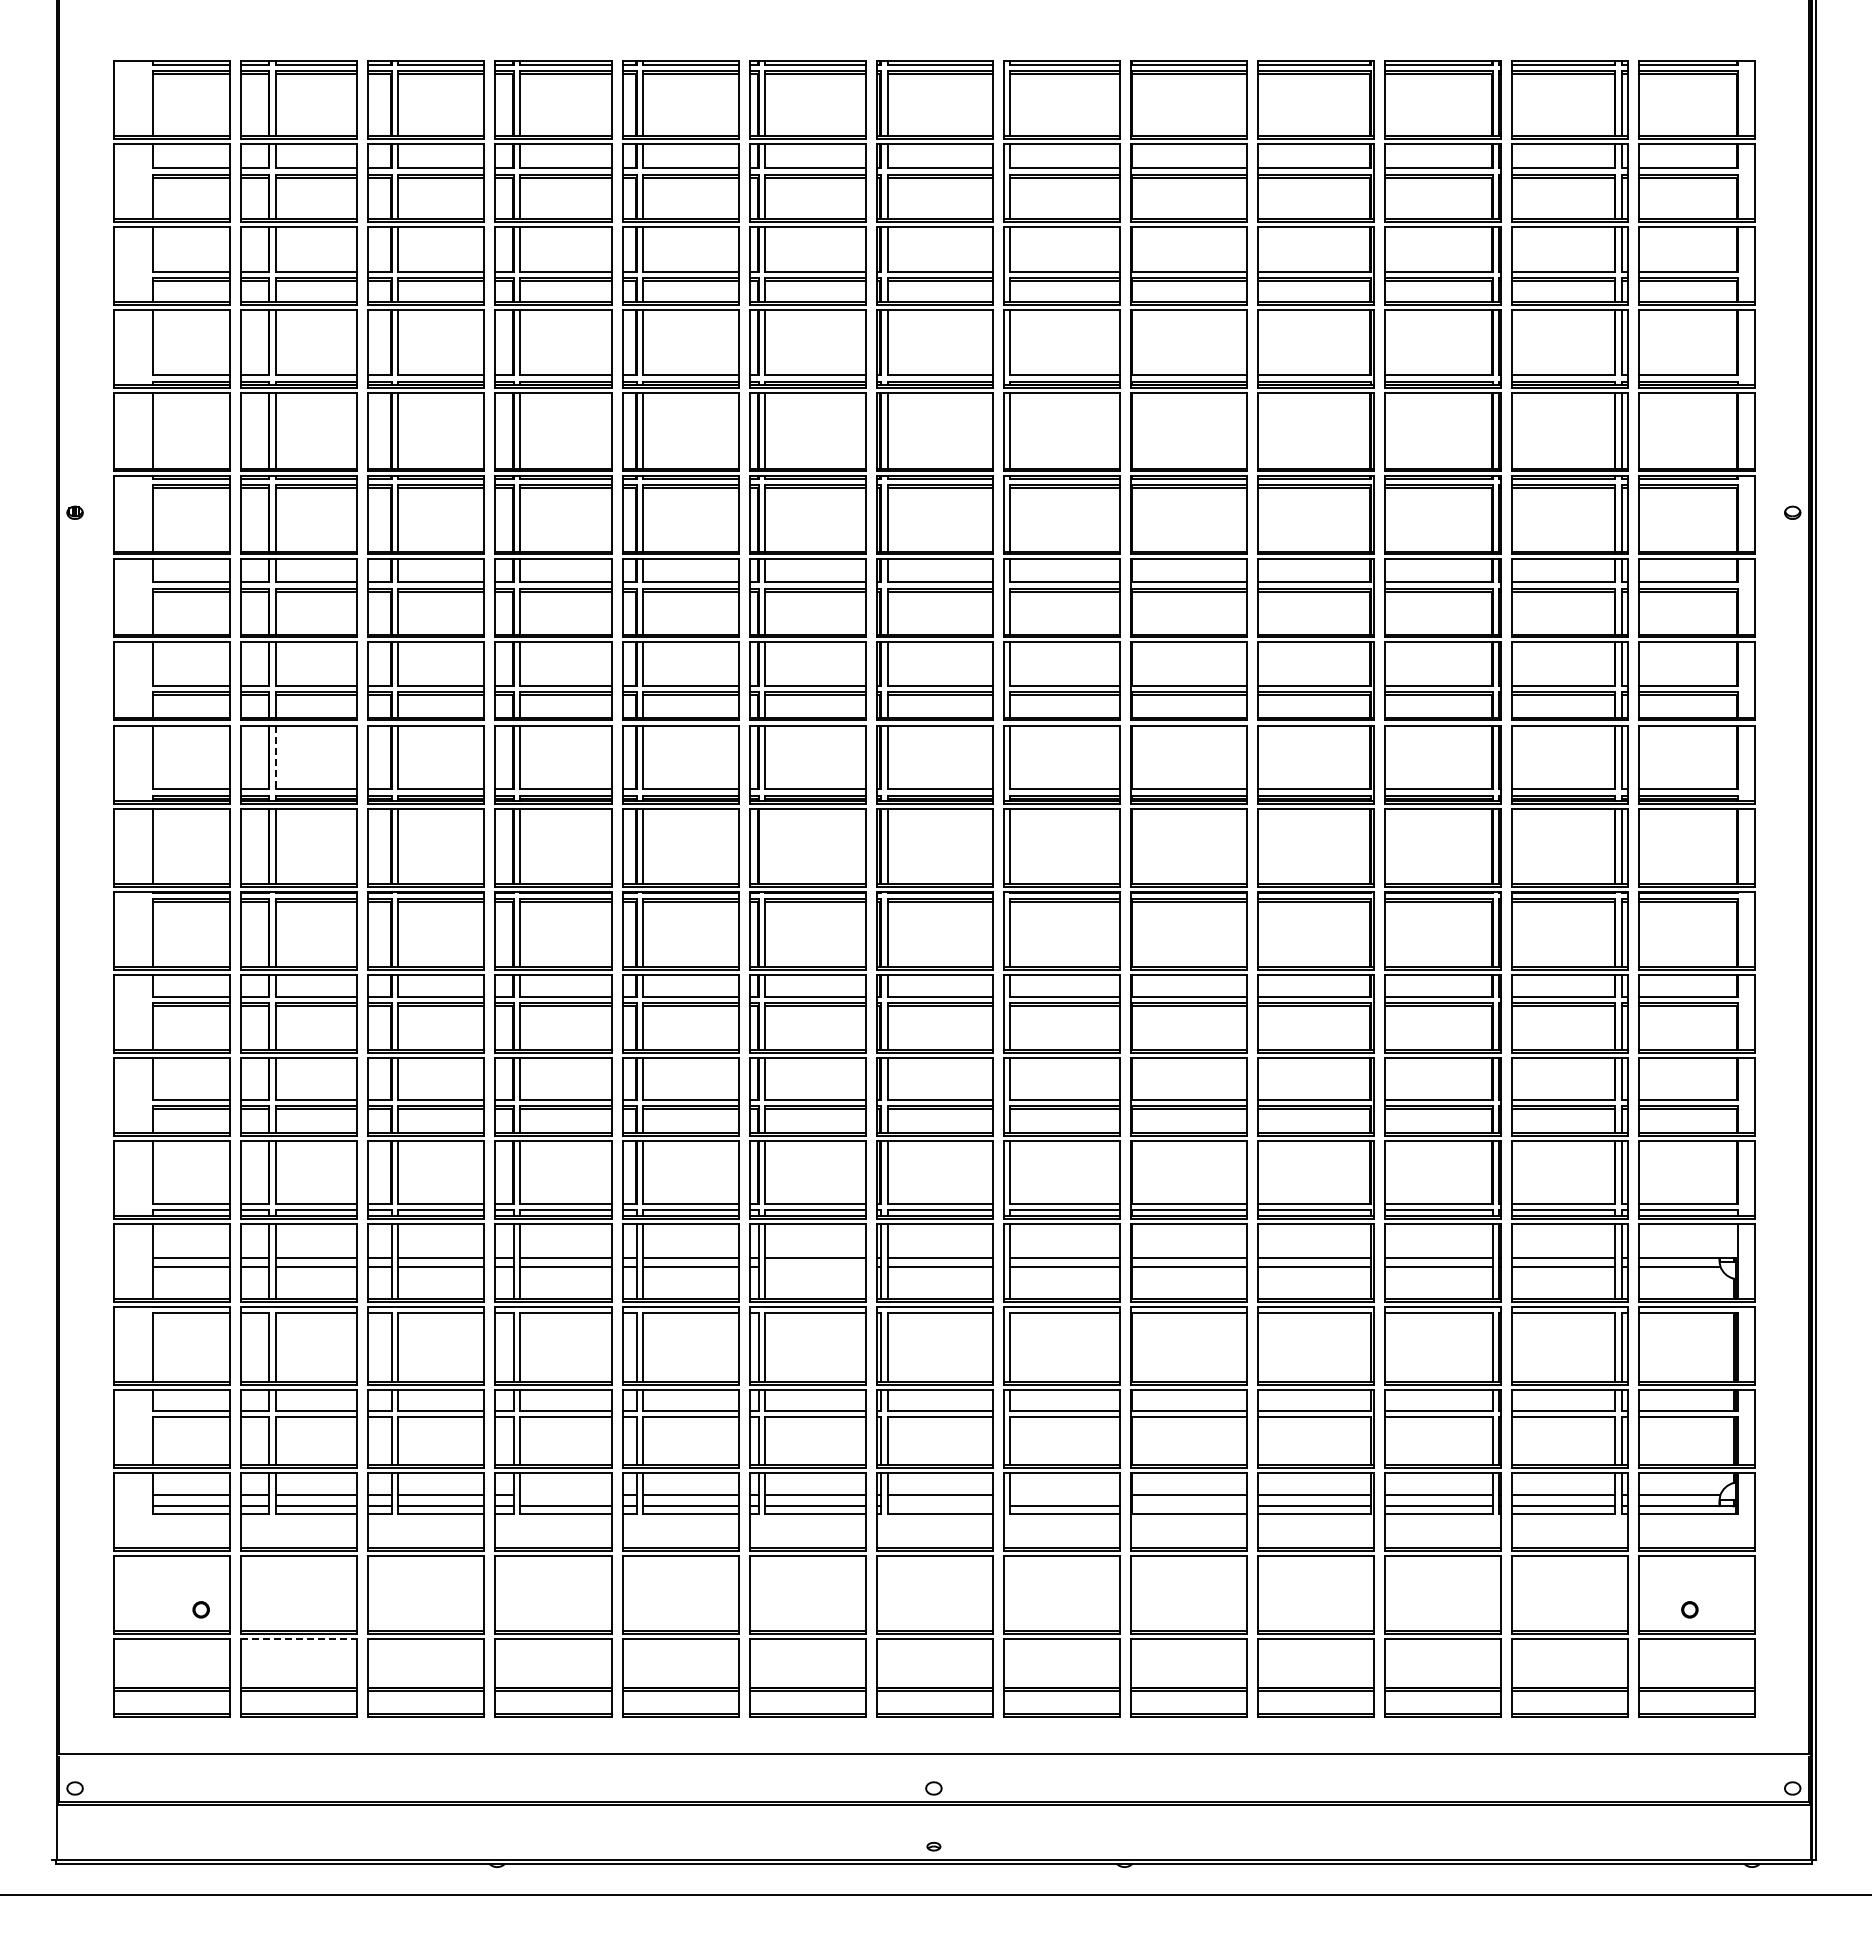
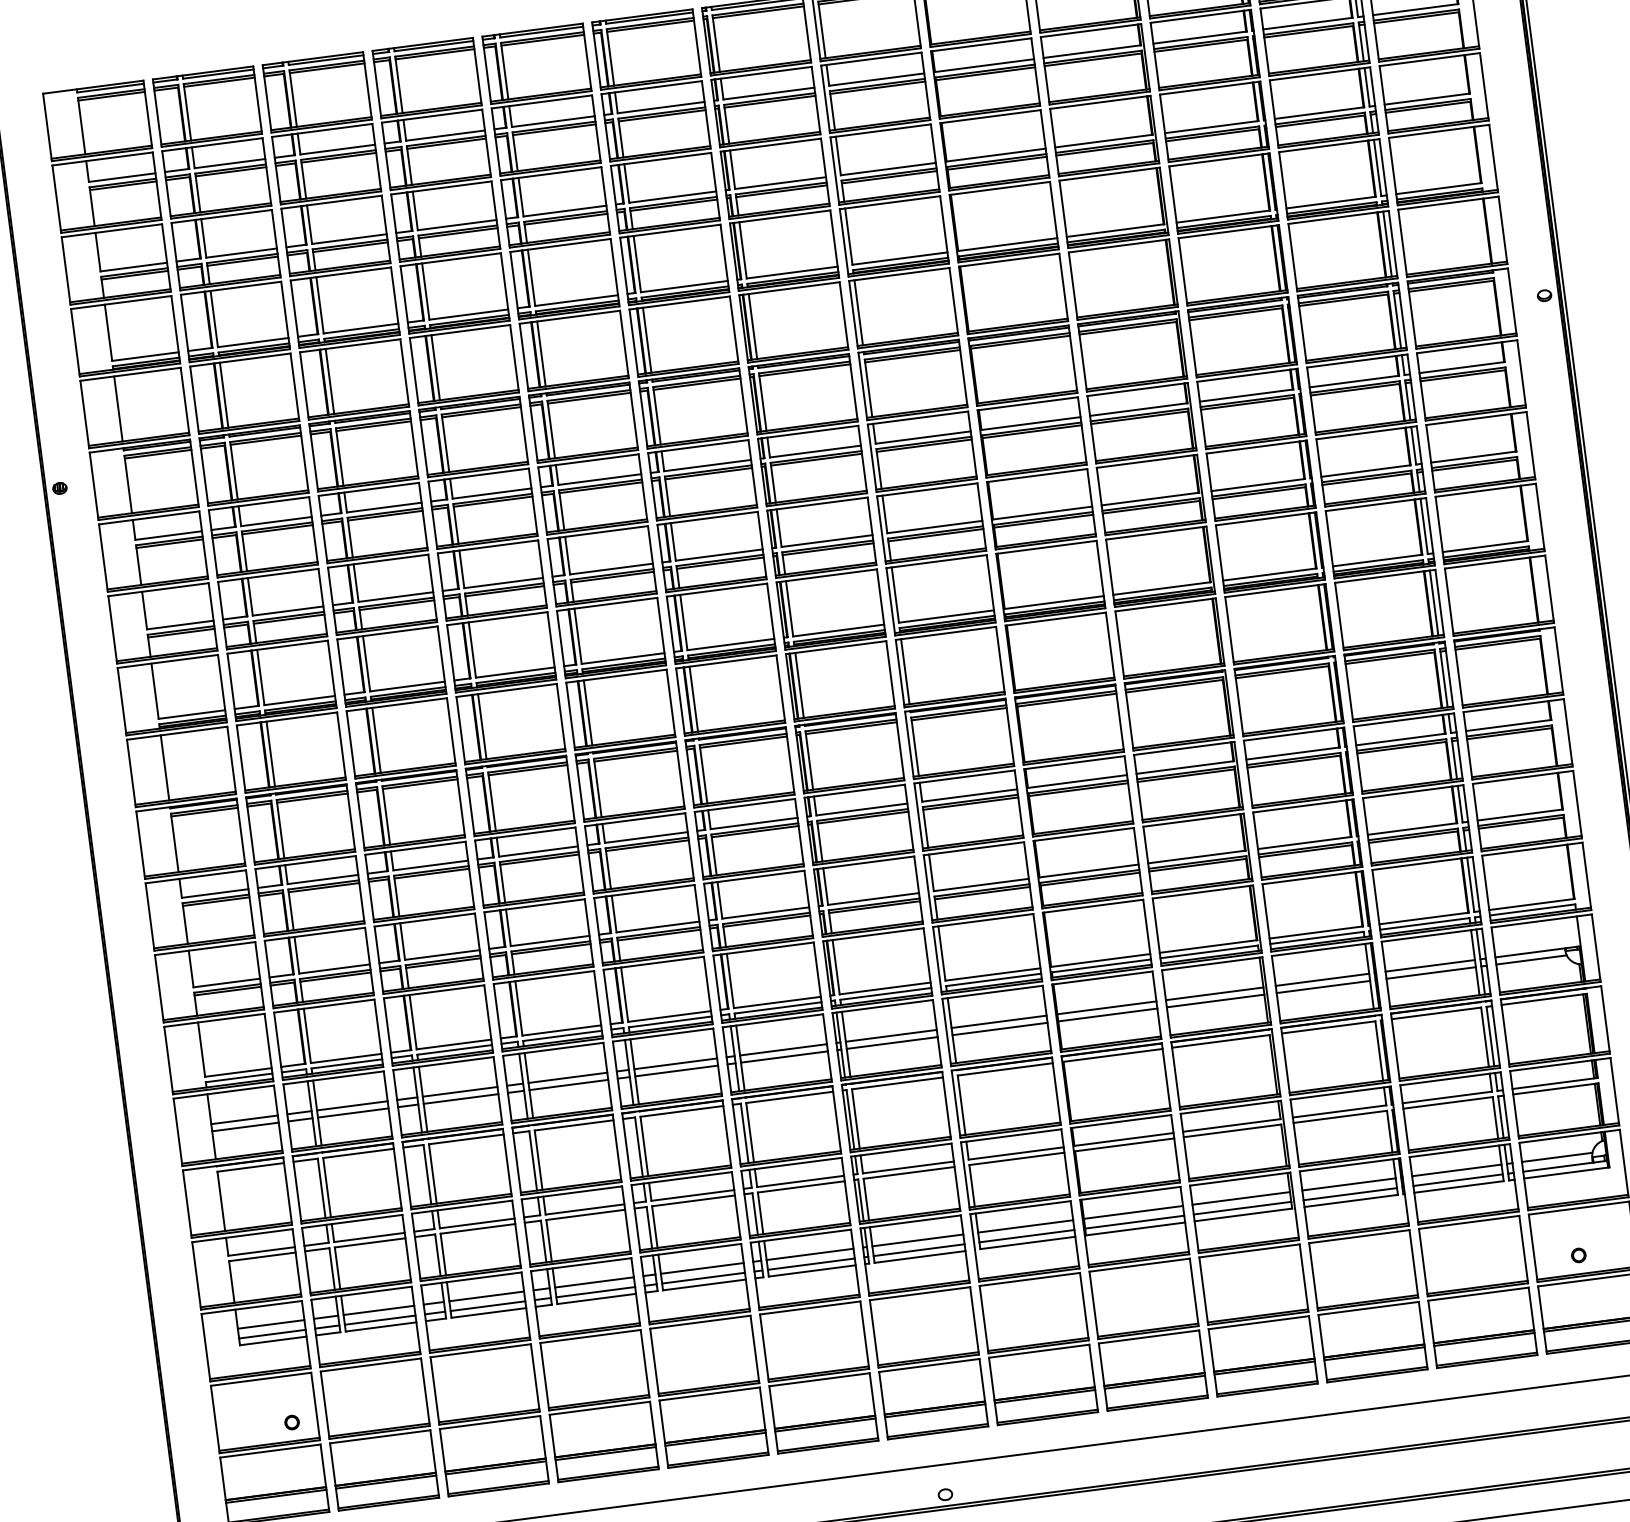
line: (275, 757) -> (260, 677), dashed -> solid
line: (765, 845) -> (694, 698), added
line: (815, 1266) -> (784, 1056), added
line: (565, 1495) -> (594, 1282), added
line: (1064, 1495) -> (1025, 1226), added
line: (939, 1506) -> (918, 1250), added
line: (1189, 1506) -> (1134, 1222), added
line: (299, 1639) -> (380, 1437), dashed -> solid

